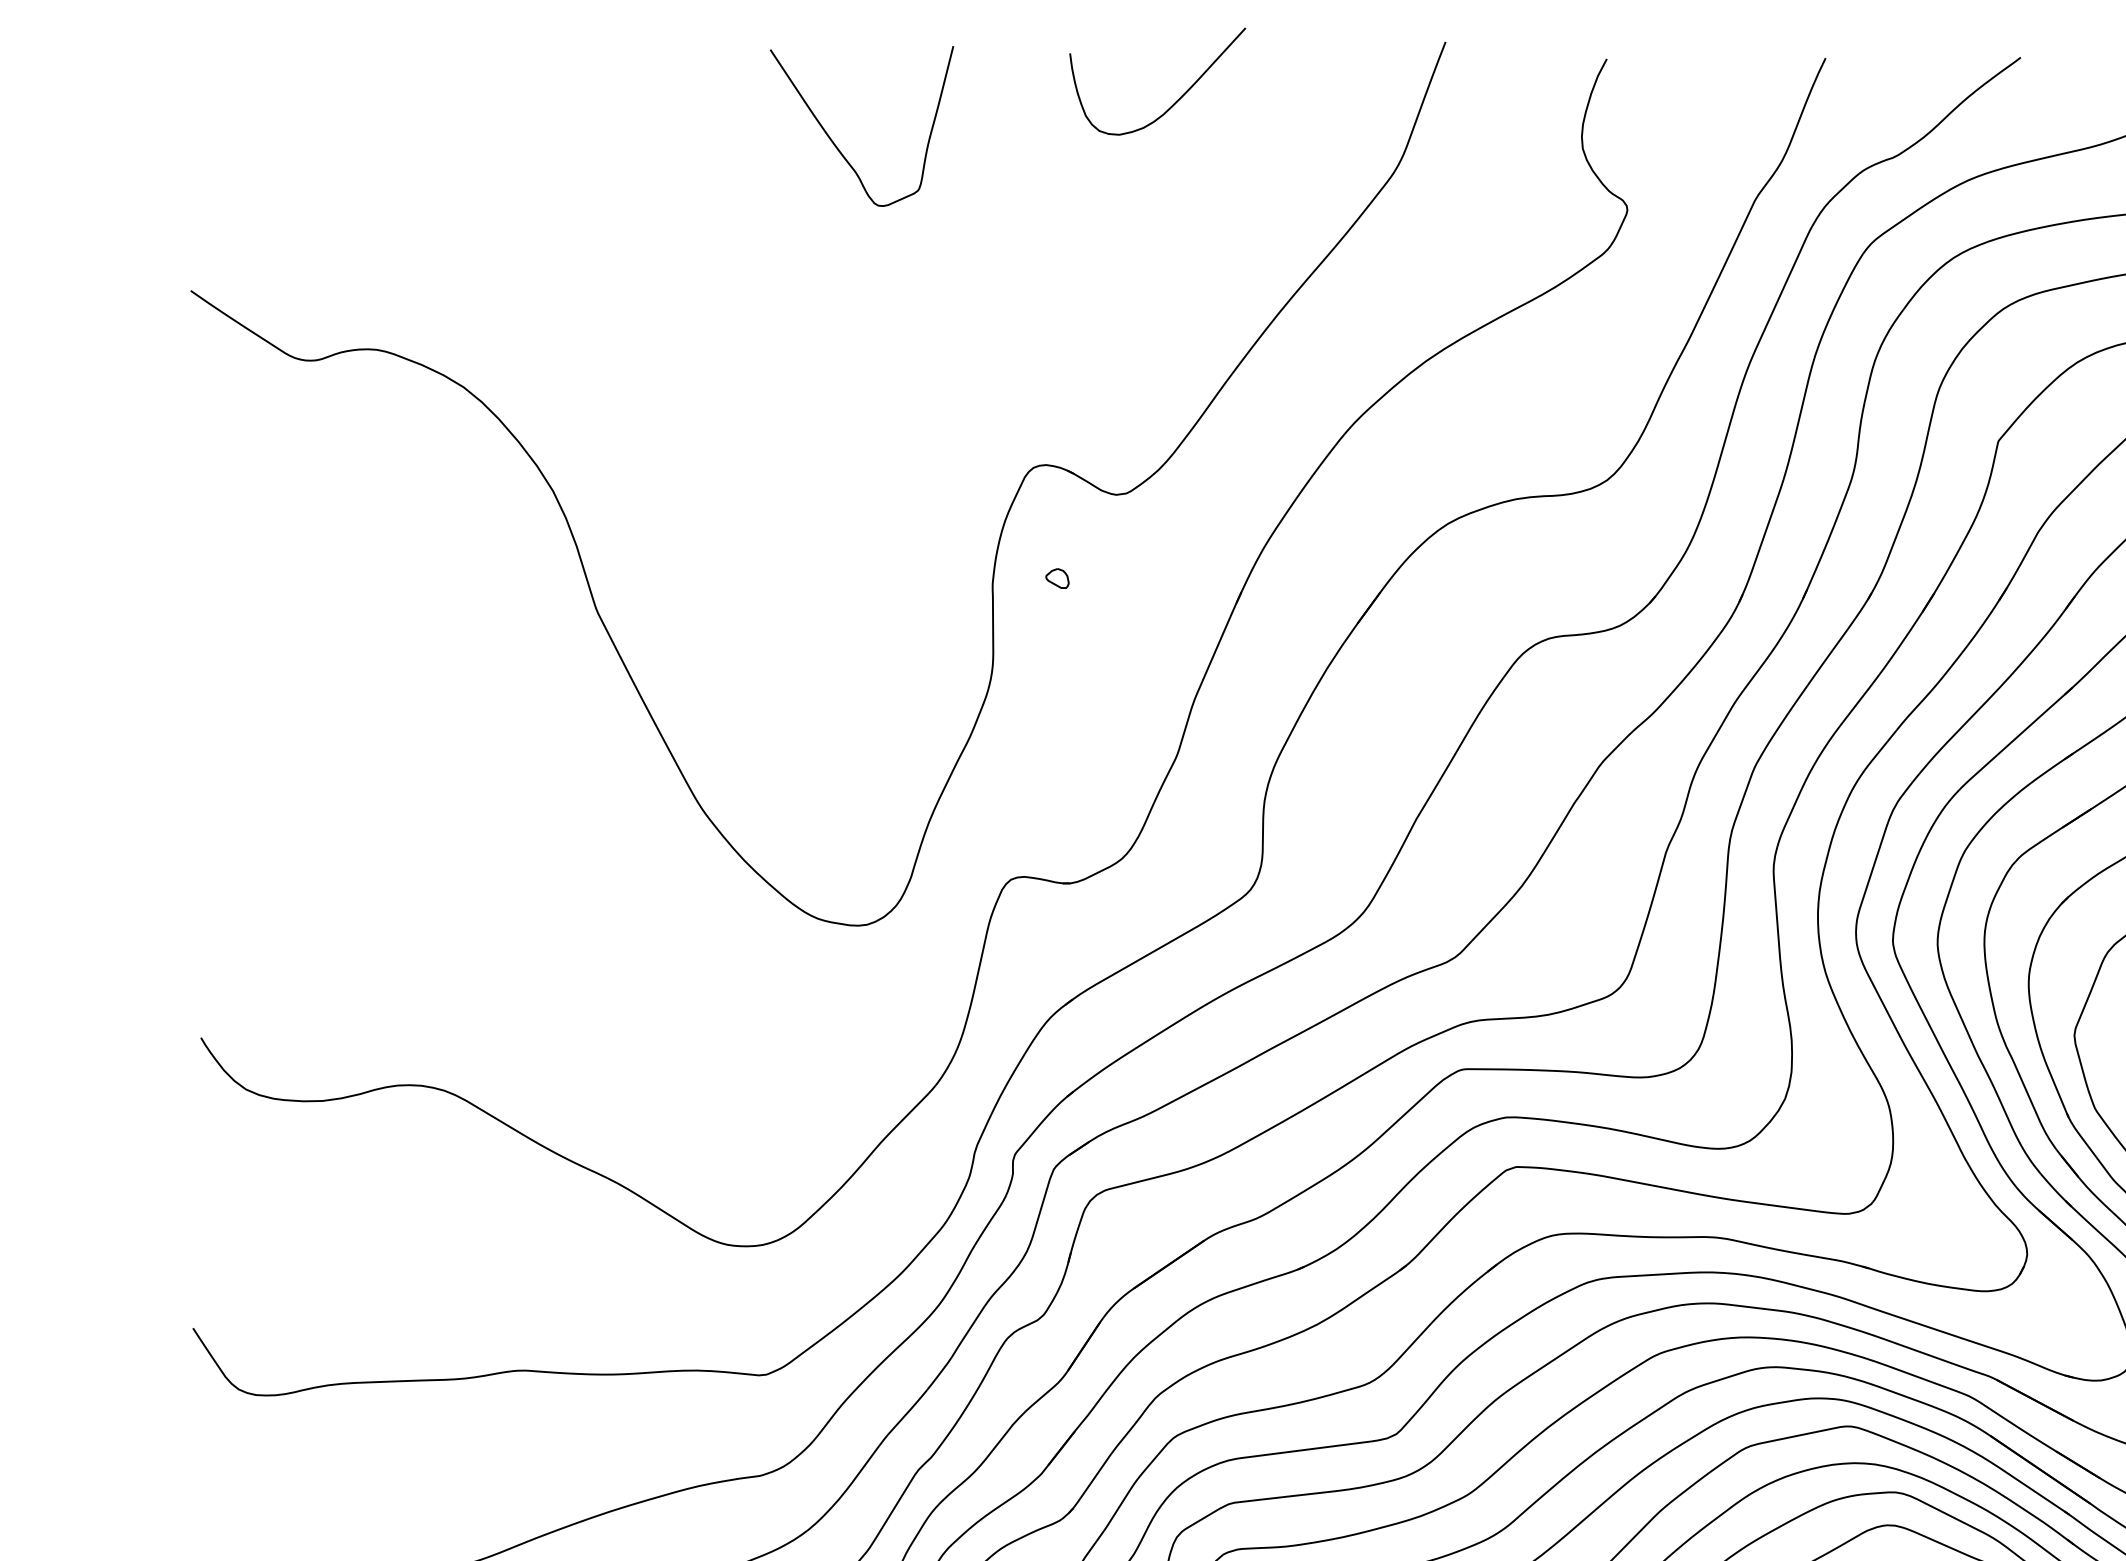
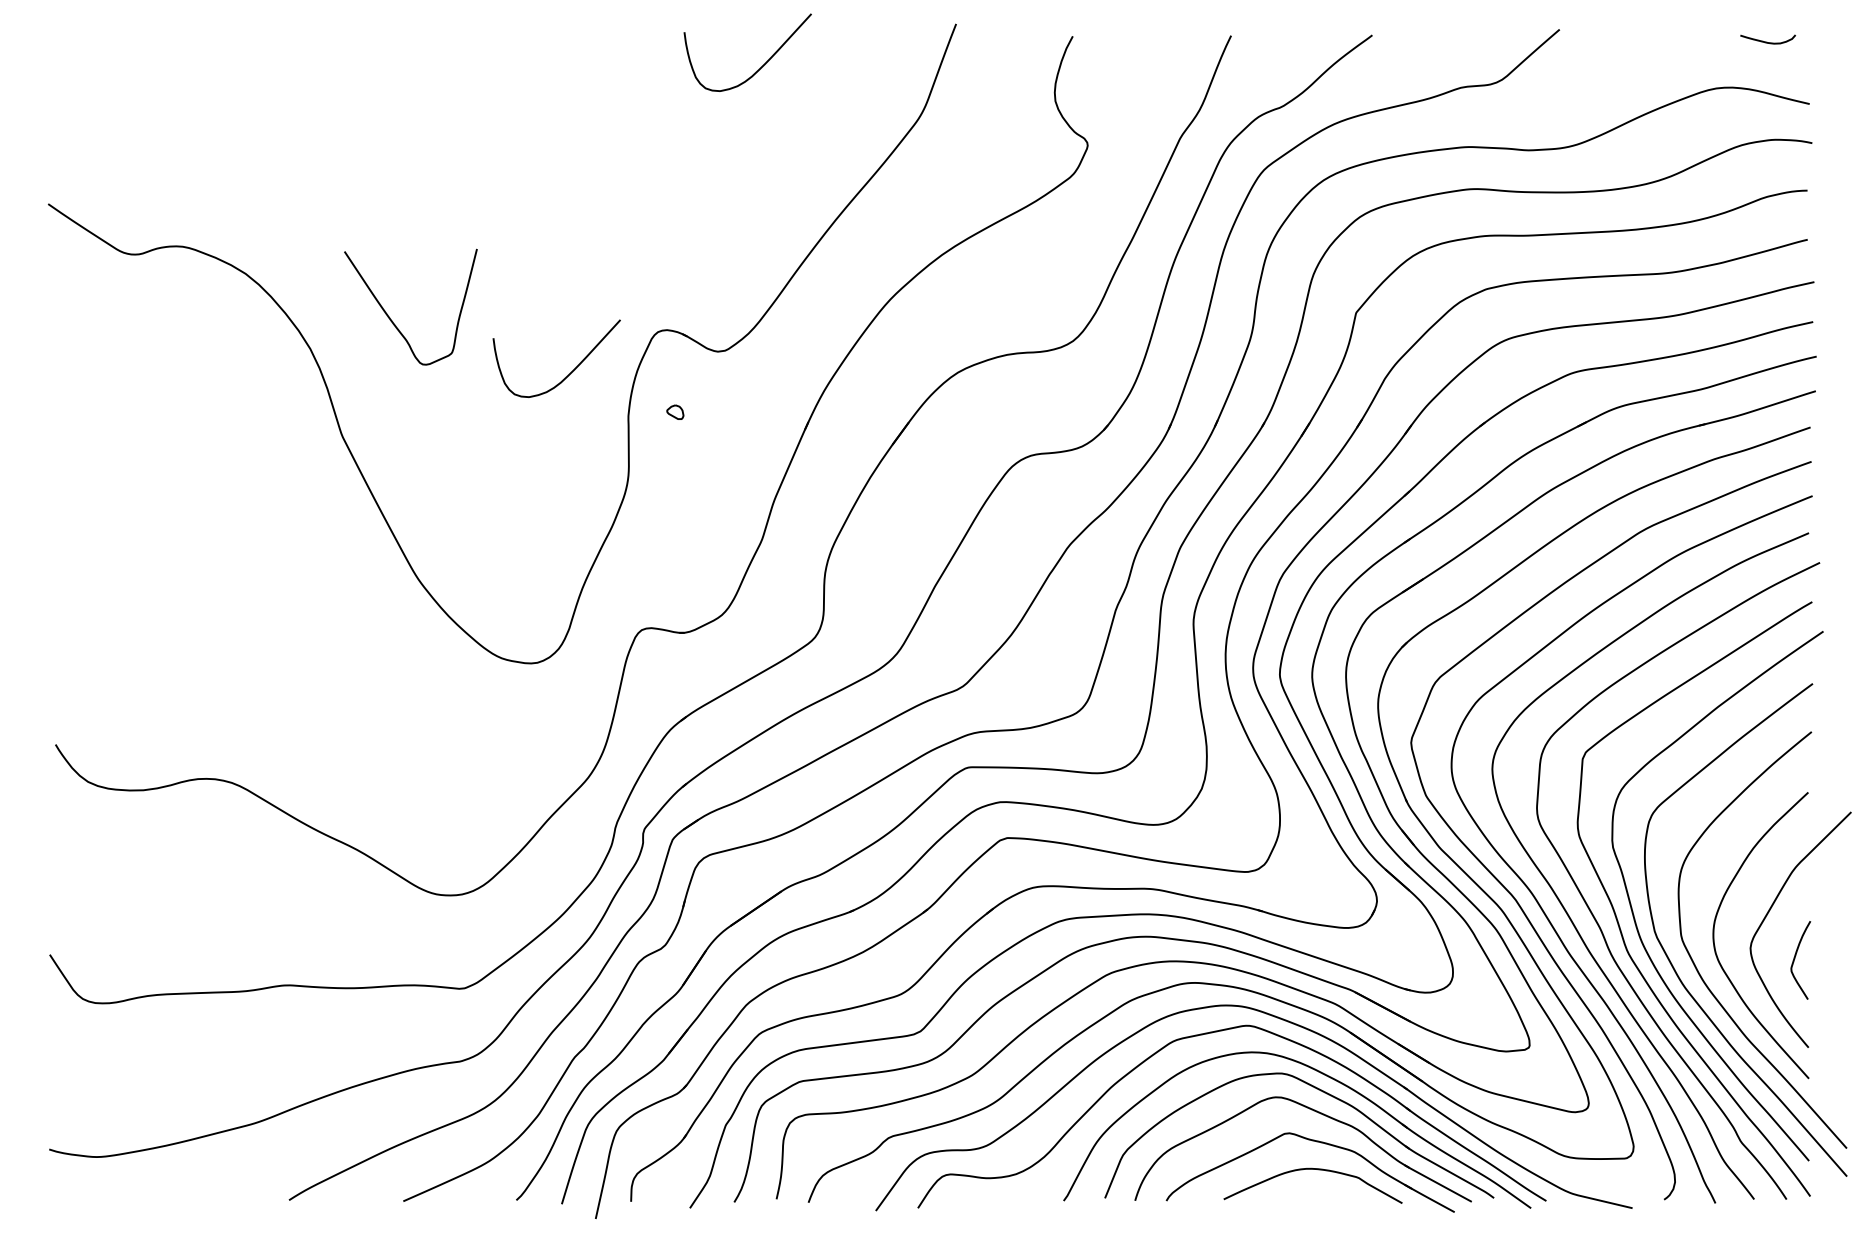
curve: (837, 146) -> (393, 321), moved
curve: (912, 523) -> (570, 372), added

